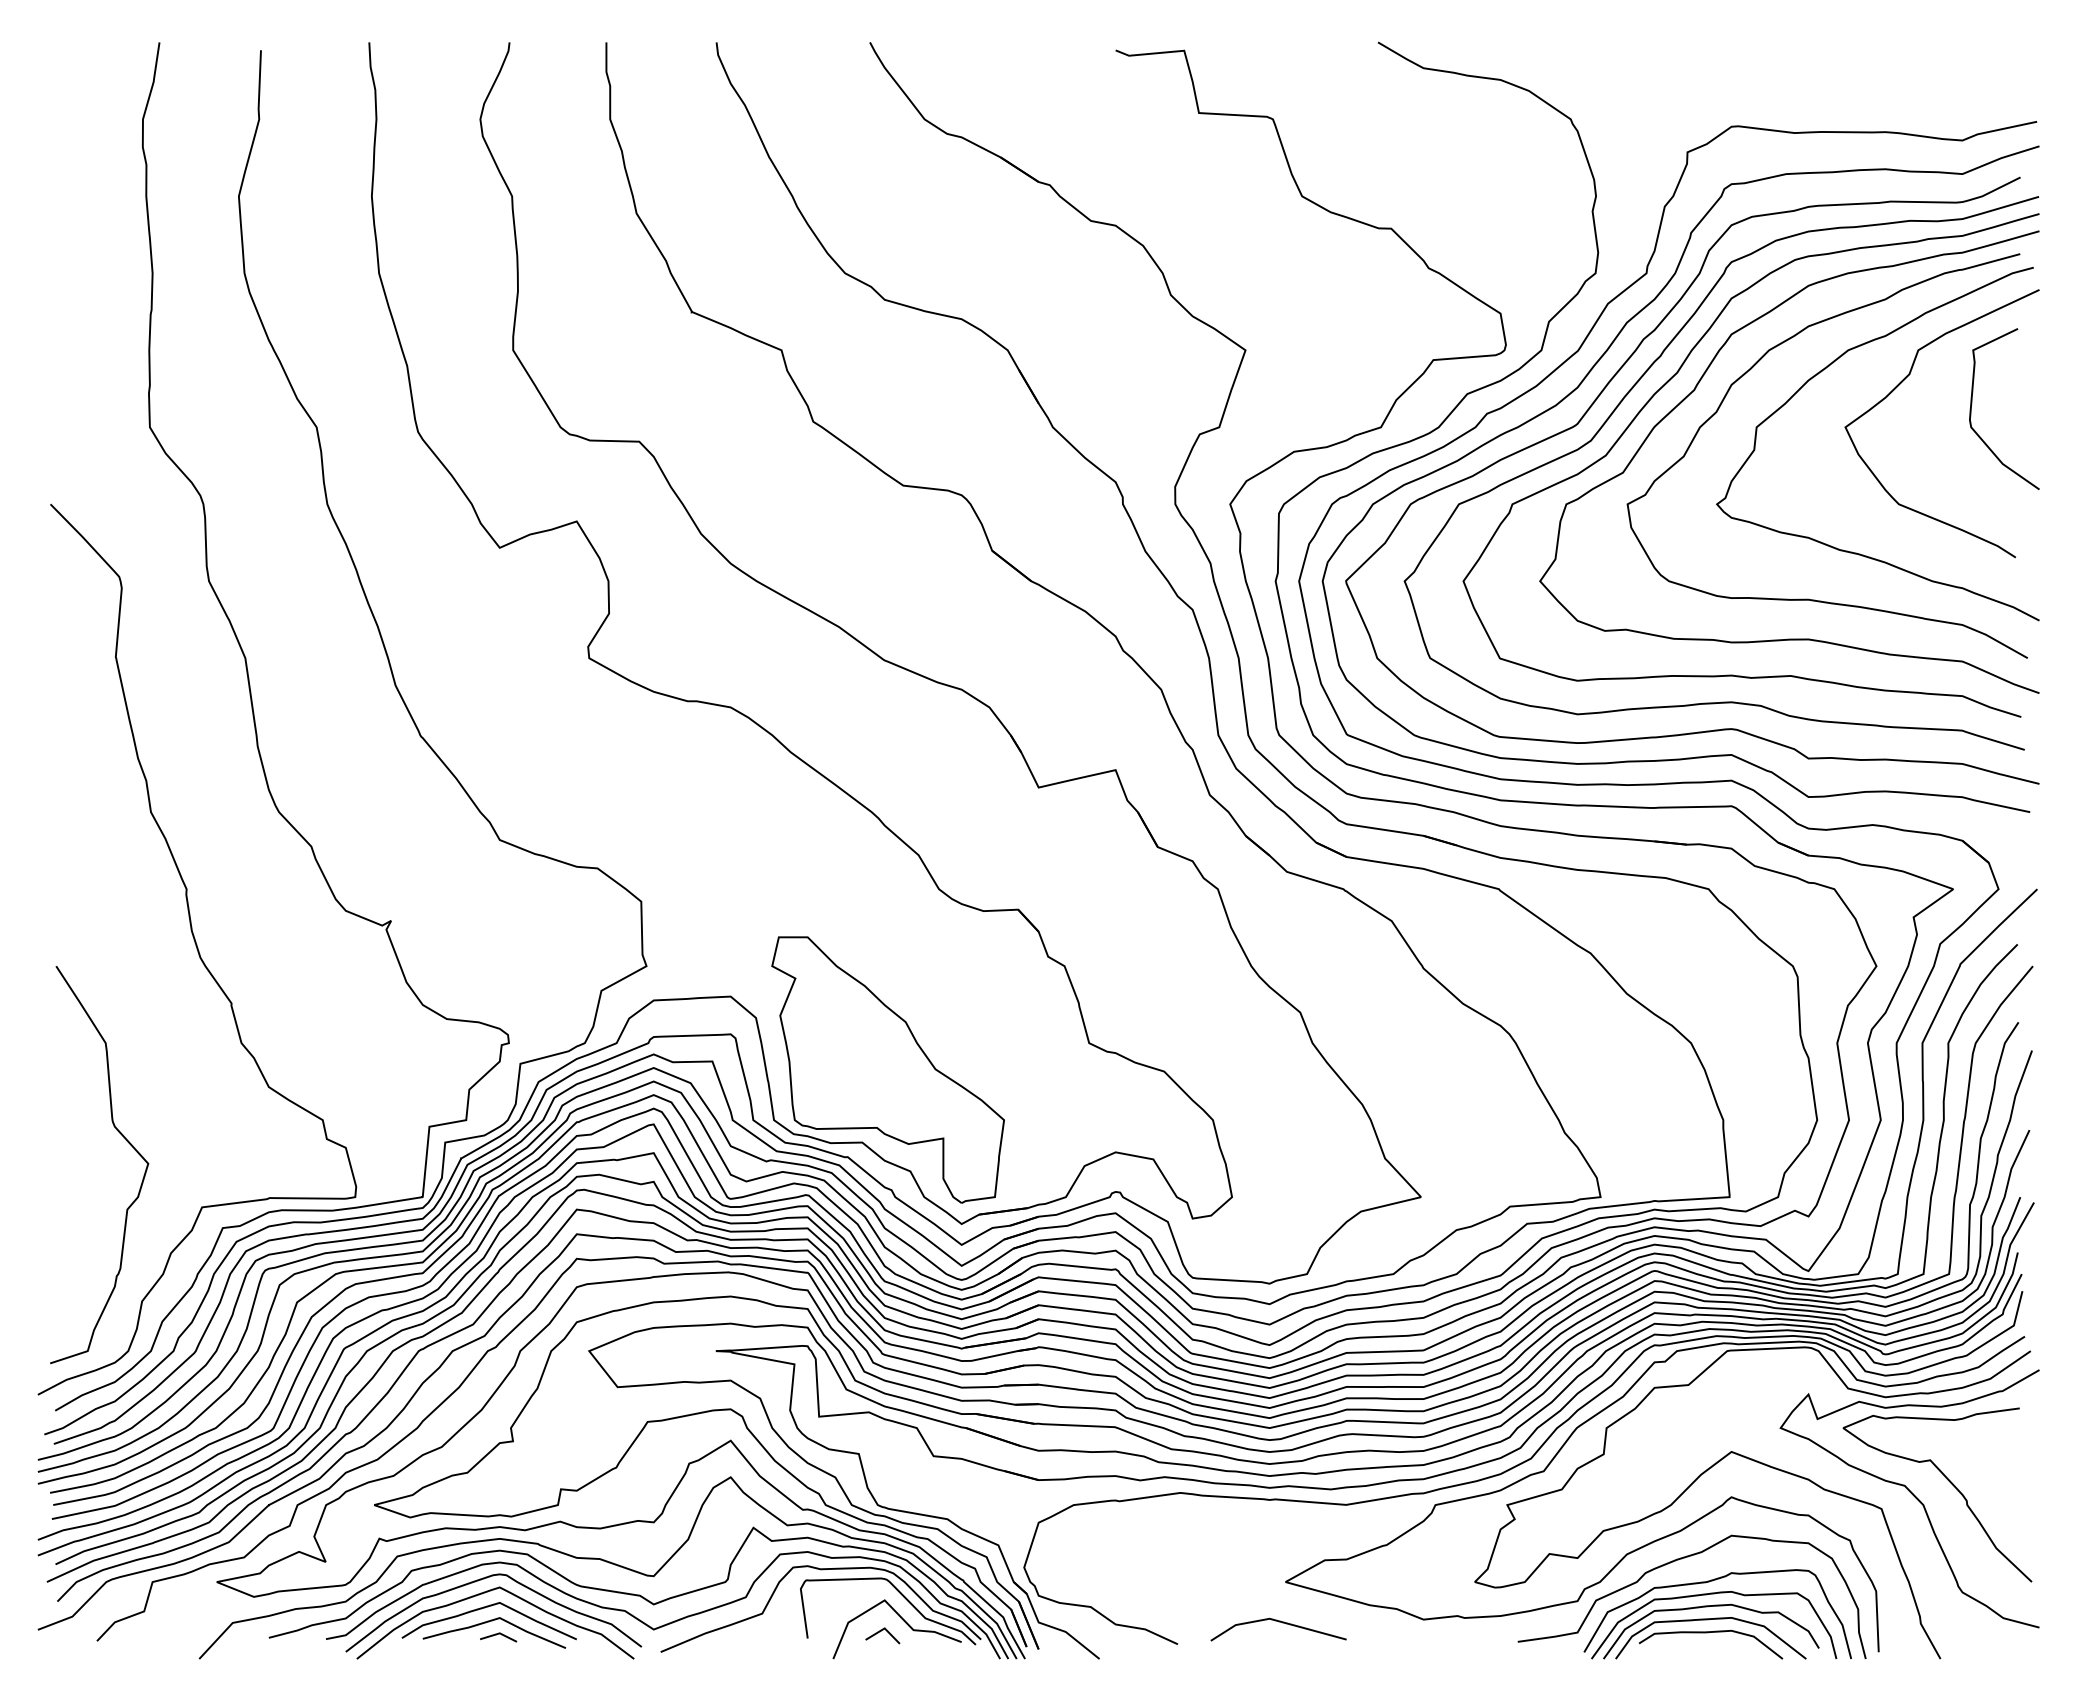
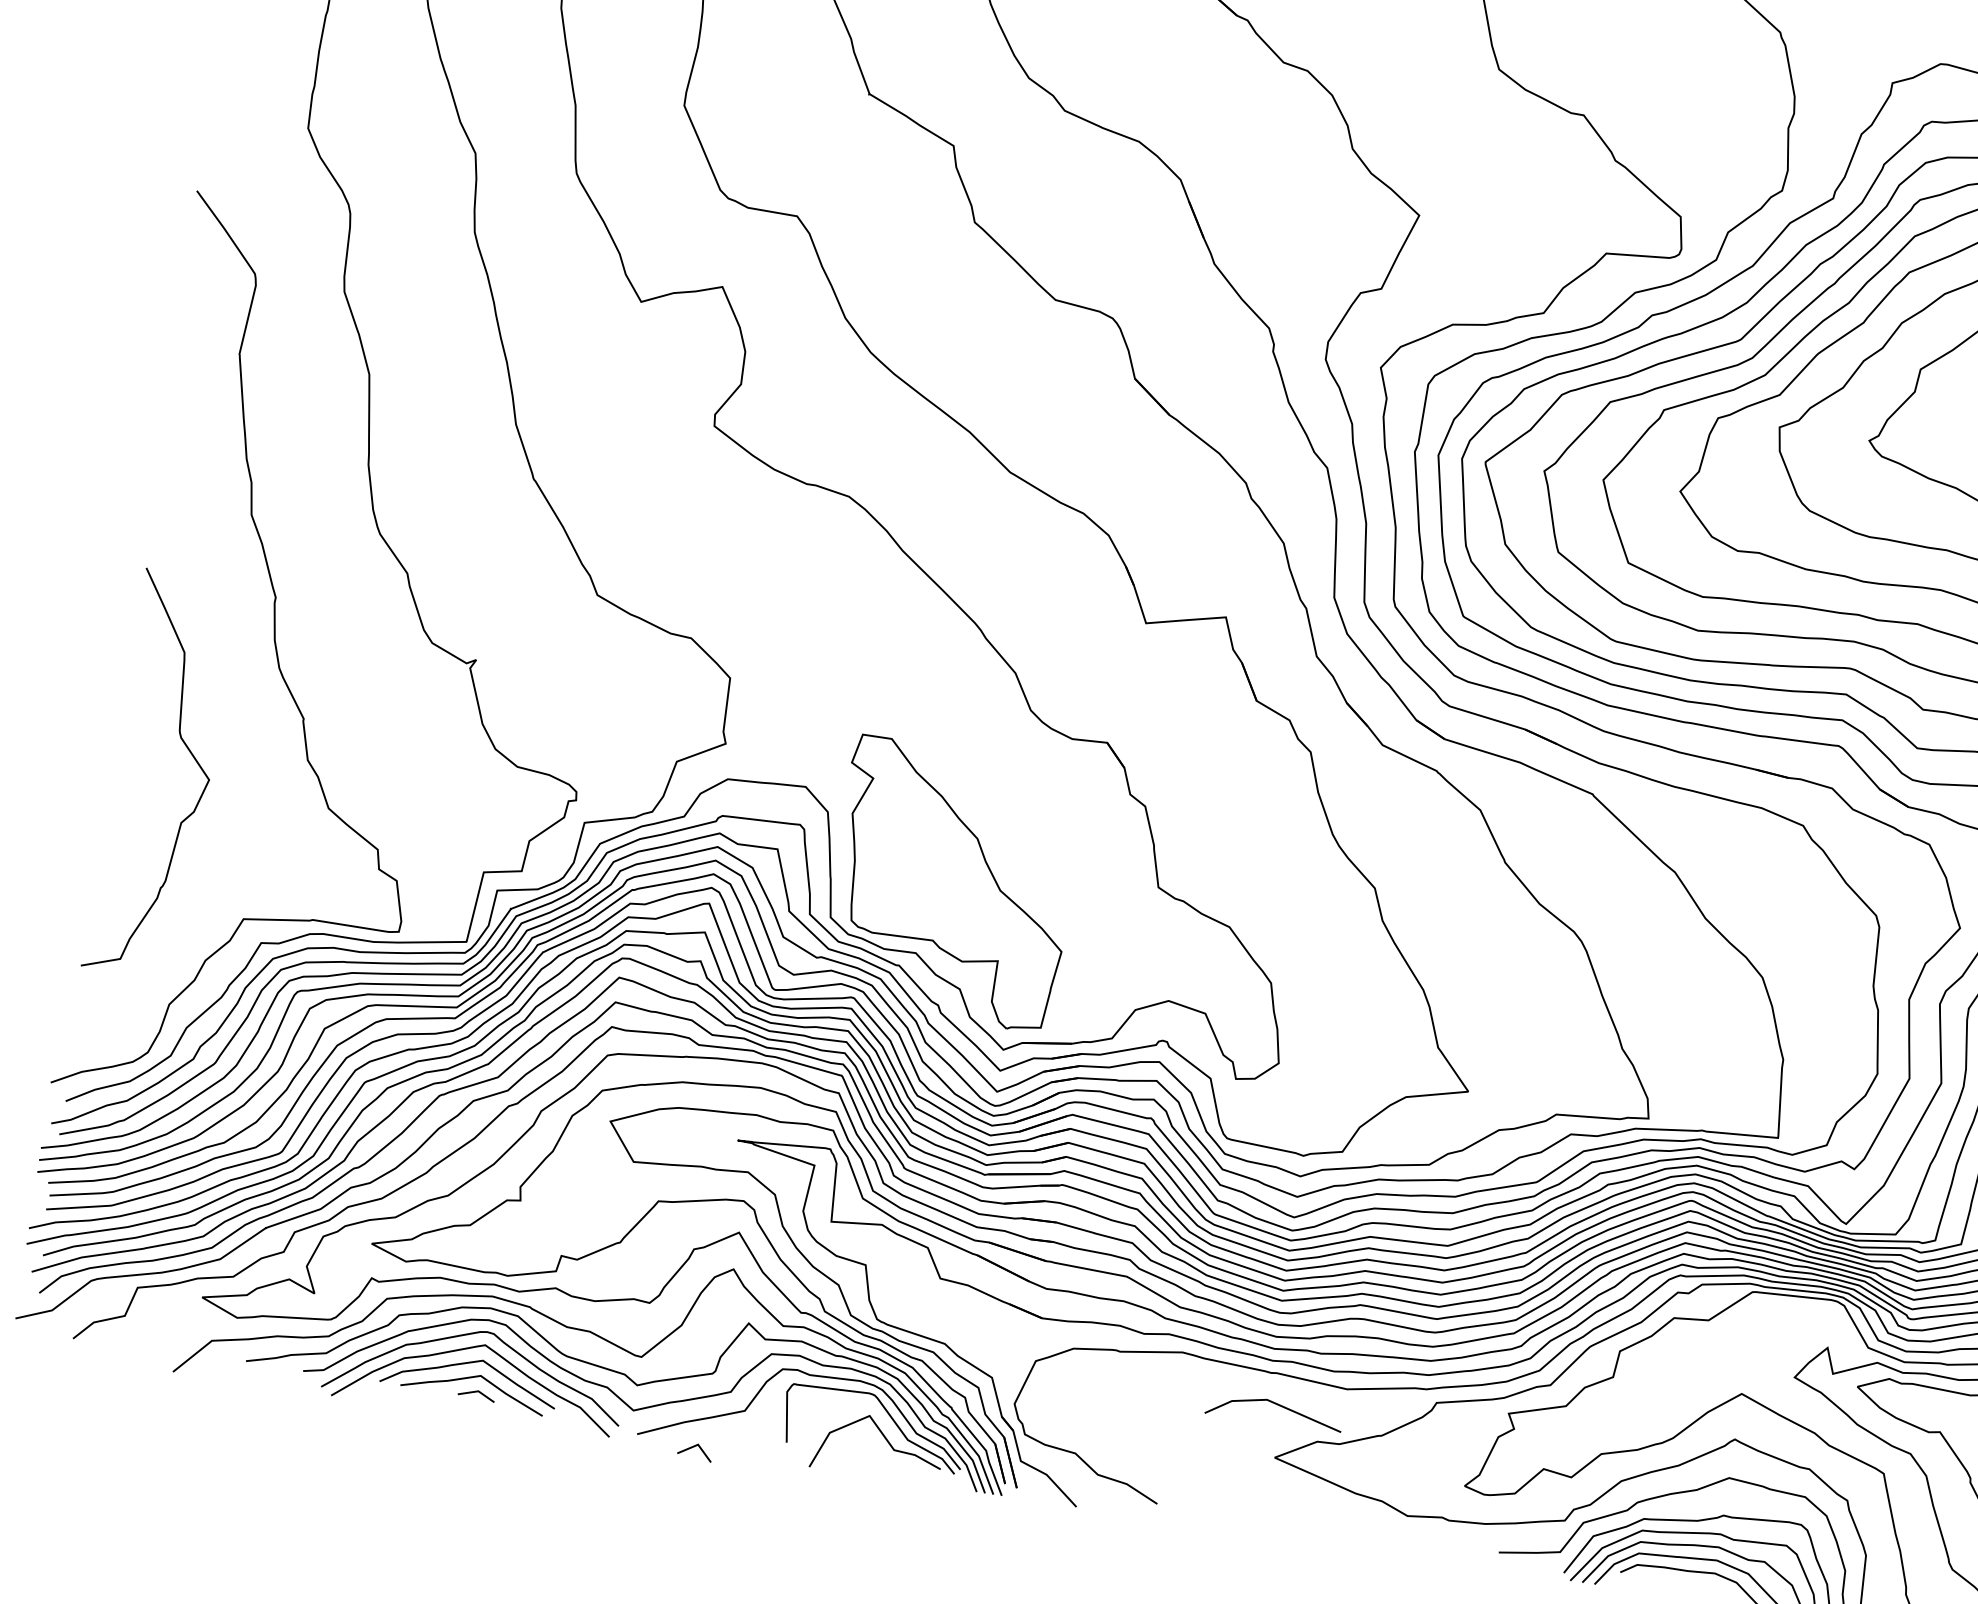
curve: (126, 1141) -> (190, 754), moved
curve: (1278, 1622) -> (1275, 1404), moved
line: (880, 1632) -> (693, 1448), moved

